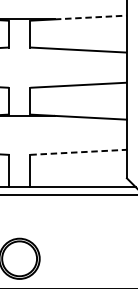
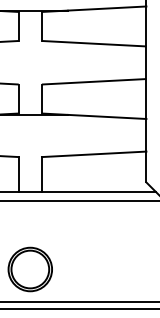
line: (90, 17) -> (107, 8), dashed -> solid
line: (78, 152) -> (94, 154), dashed -> solid

